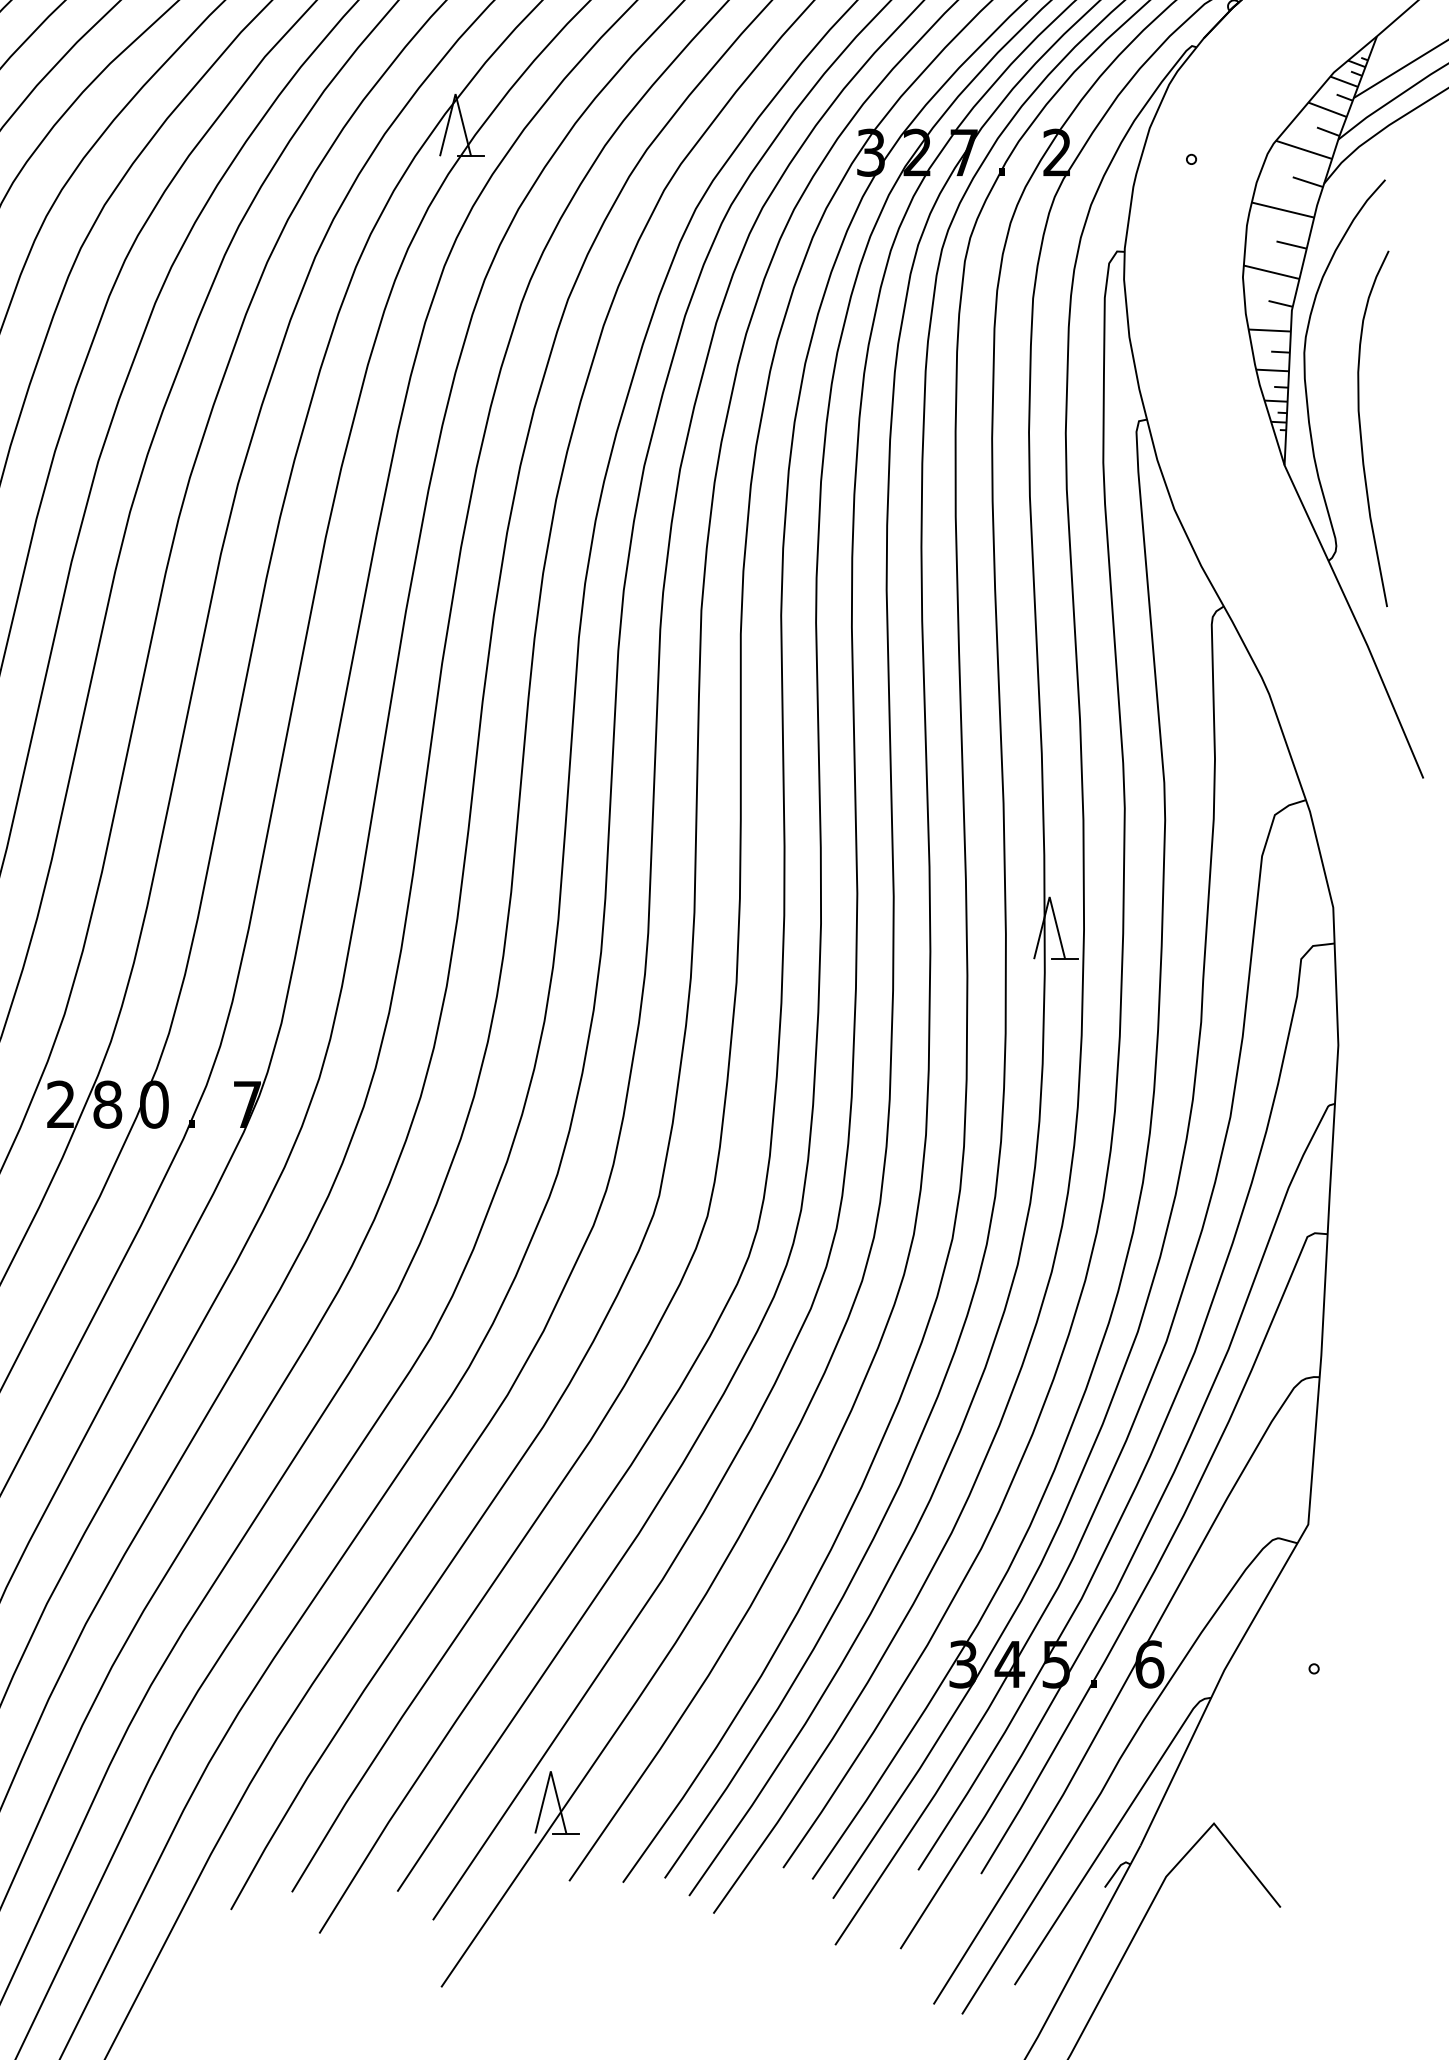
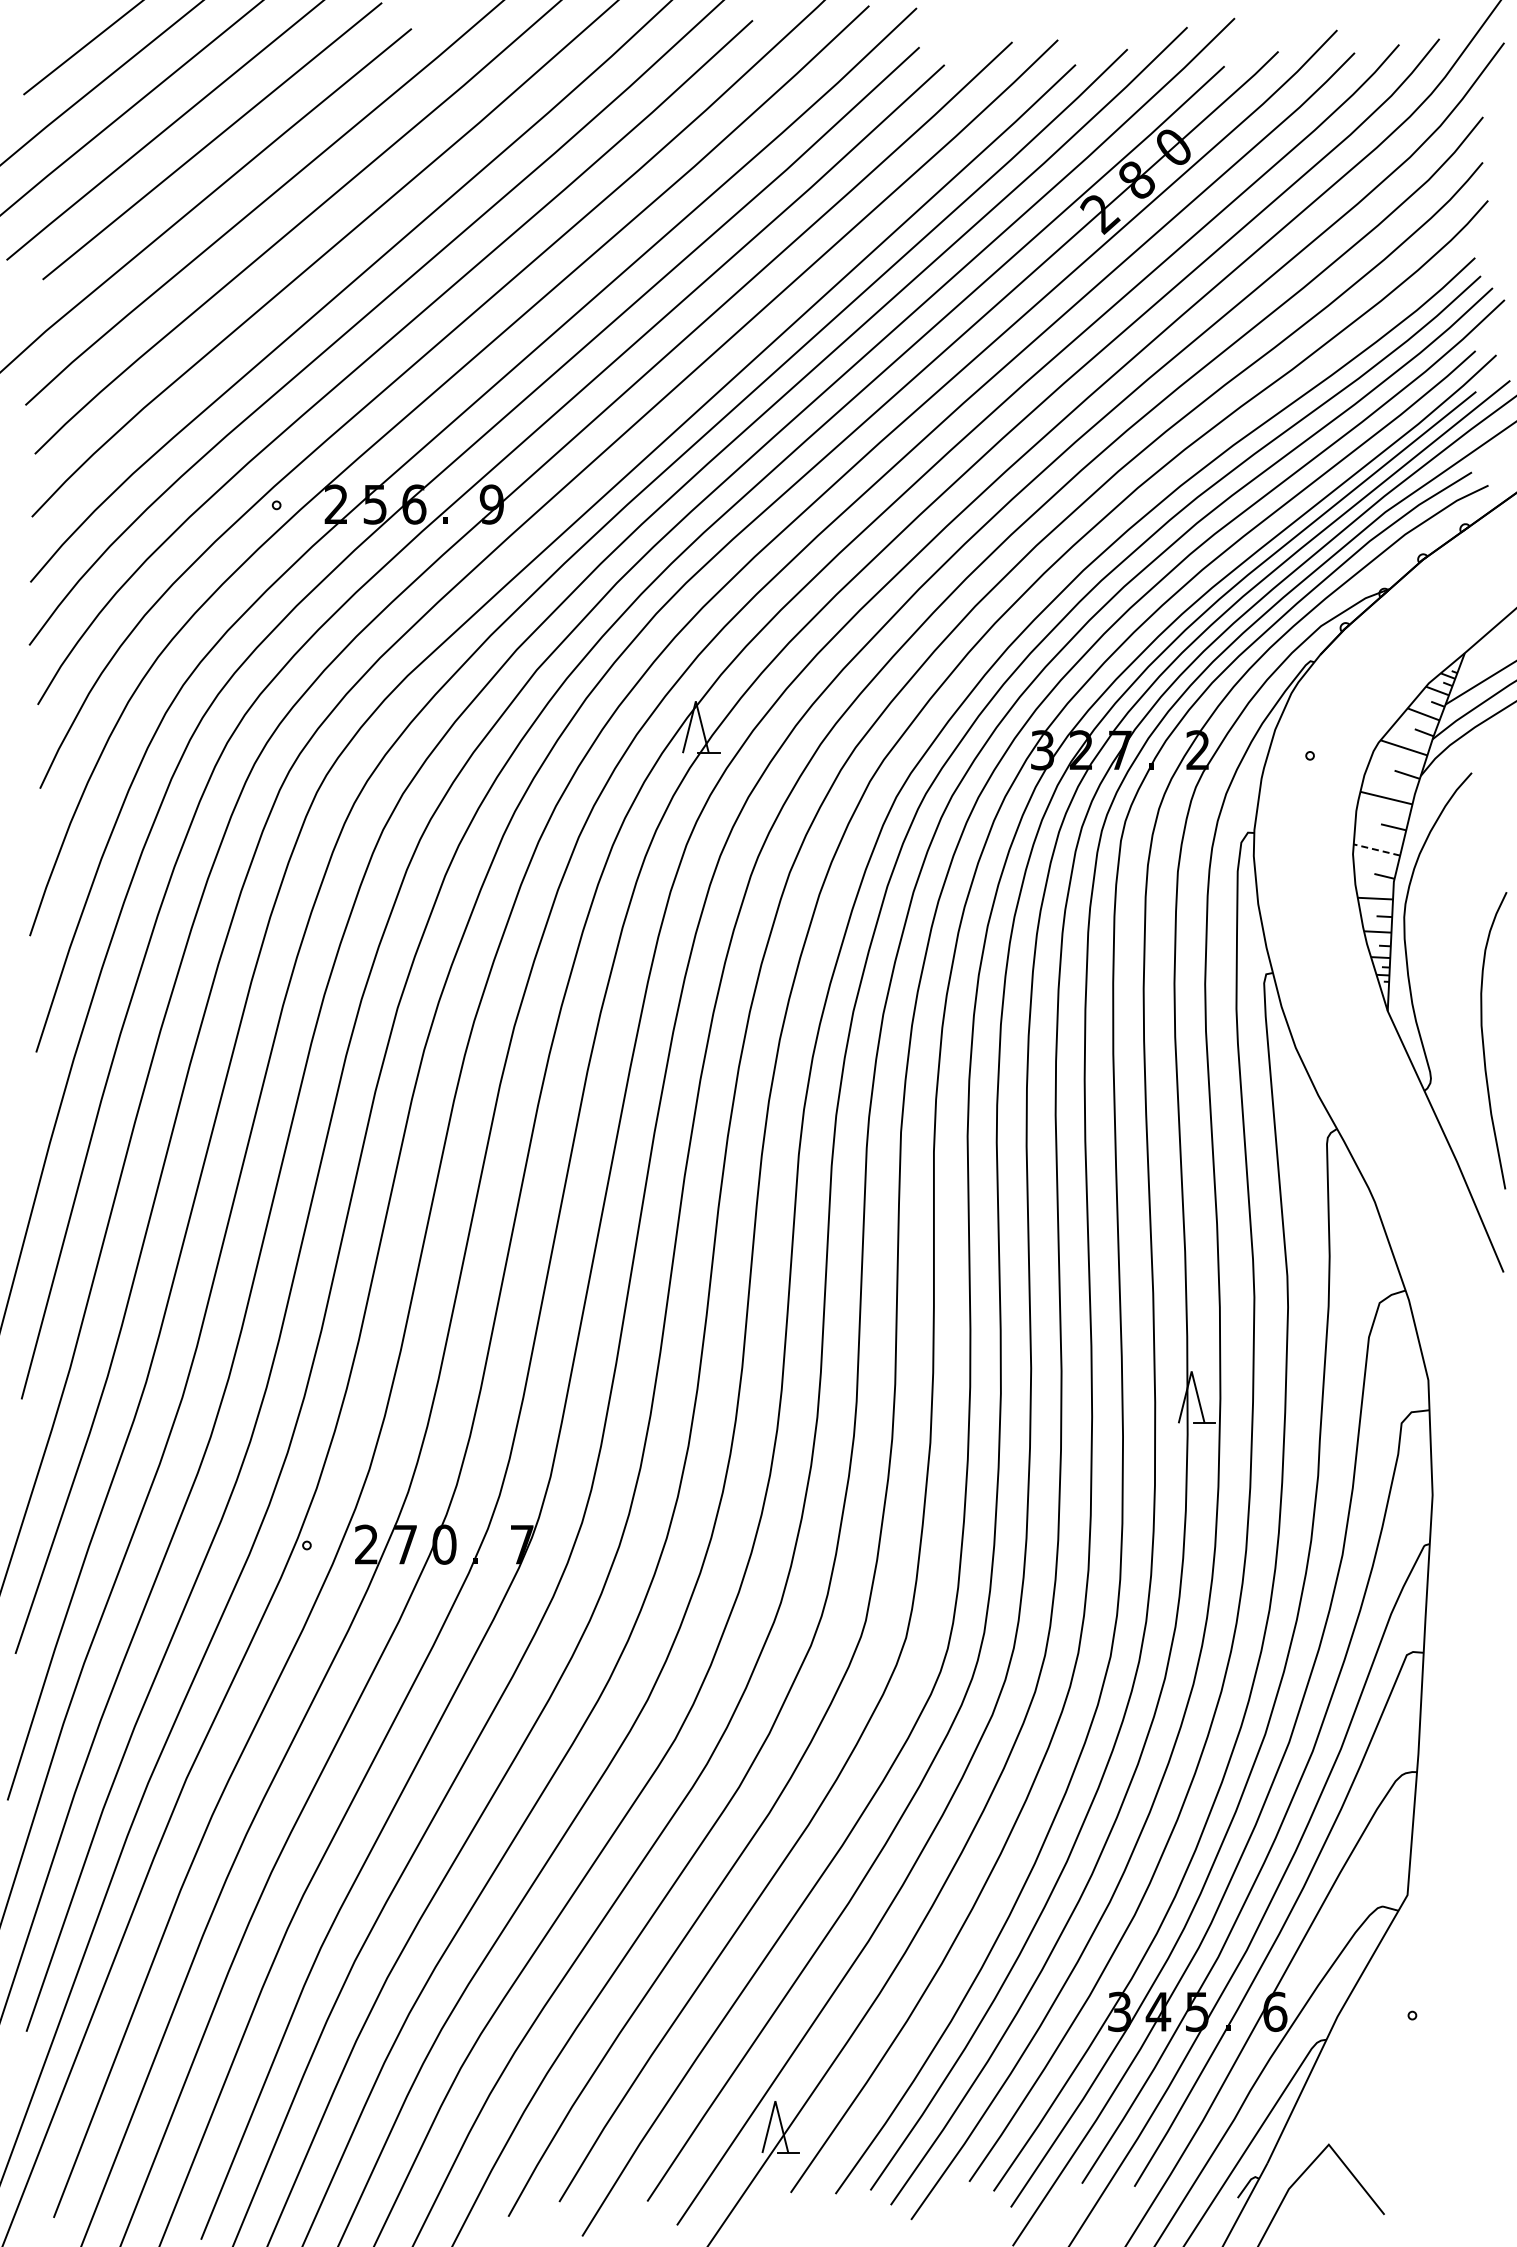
line: (1271, 272) -> (1376, 850), solid -> dashed
curve: (1362, 433) -> (1484, 1044), moved
text: (107, 1104) -> (405, 1544), 8 -> 7

